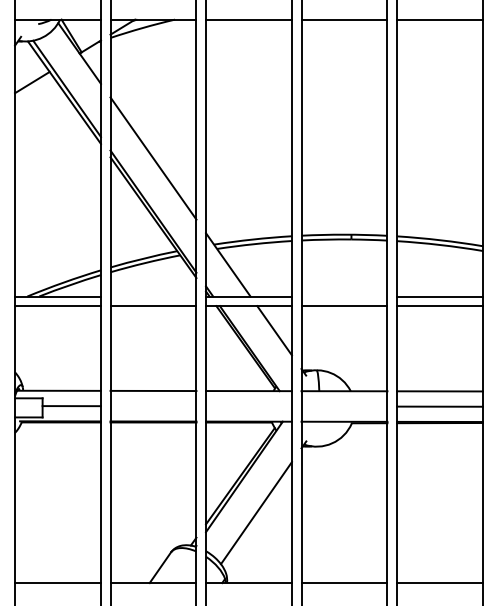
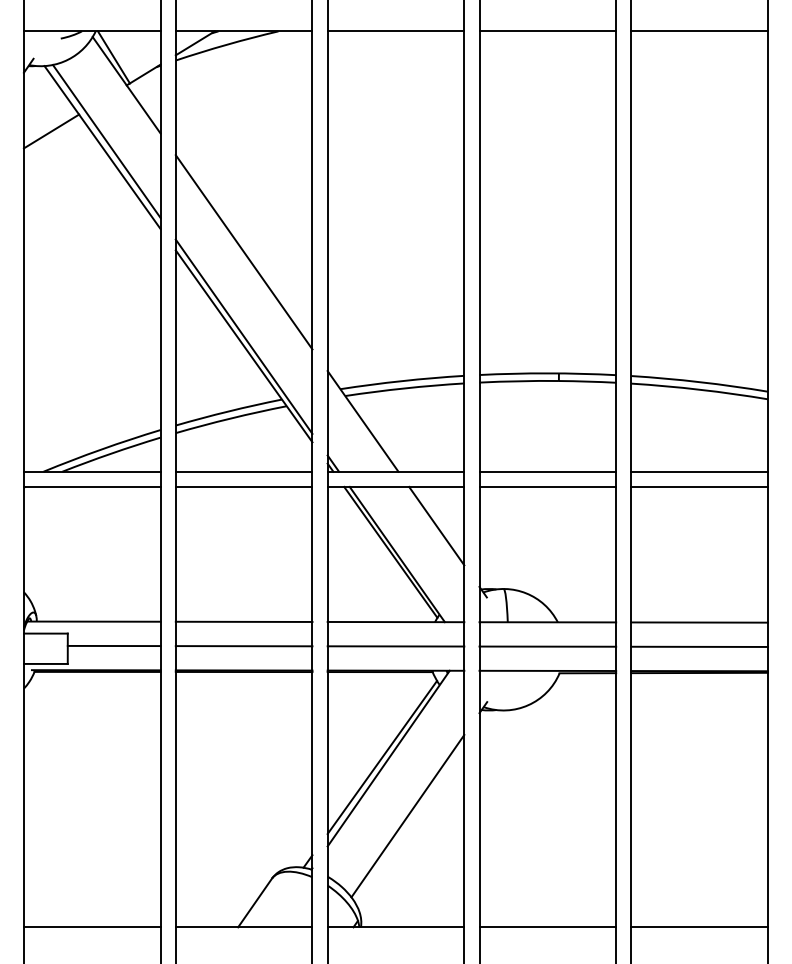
line: (153, 296) -> (244, 471), added
line: (344, 296) -> (547, 471), added
line: (153, 406) -> (244, 646), added
line: (248, 406) -> (395, 646), added
line: (344, 406) -> (547, 646), added

